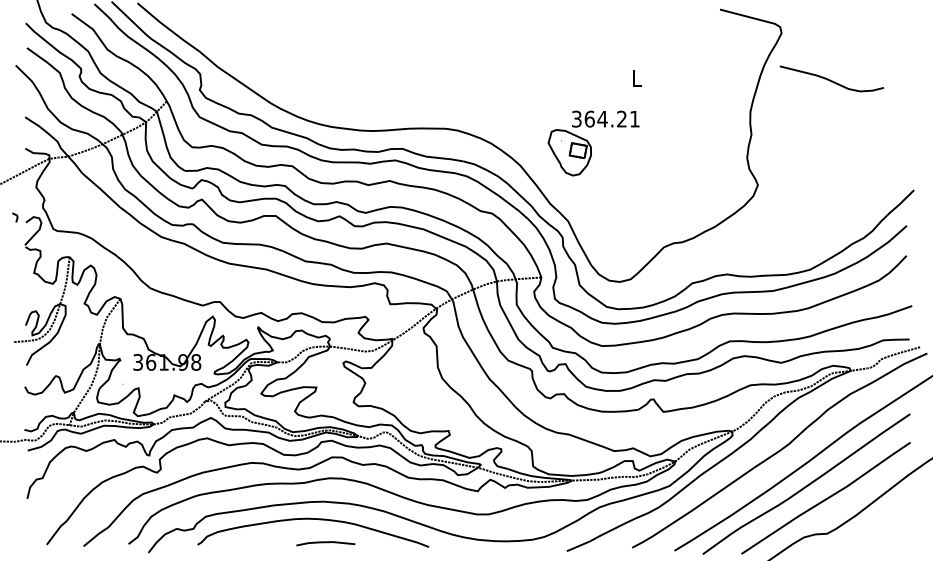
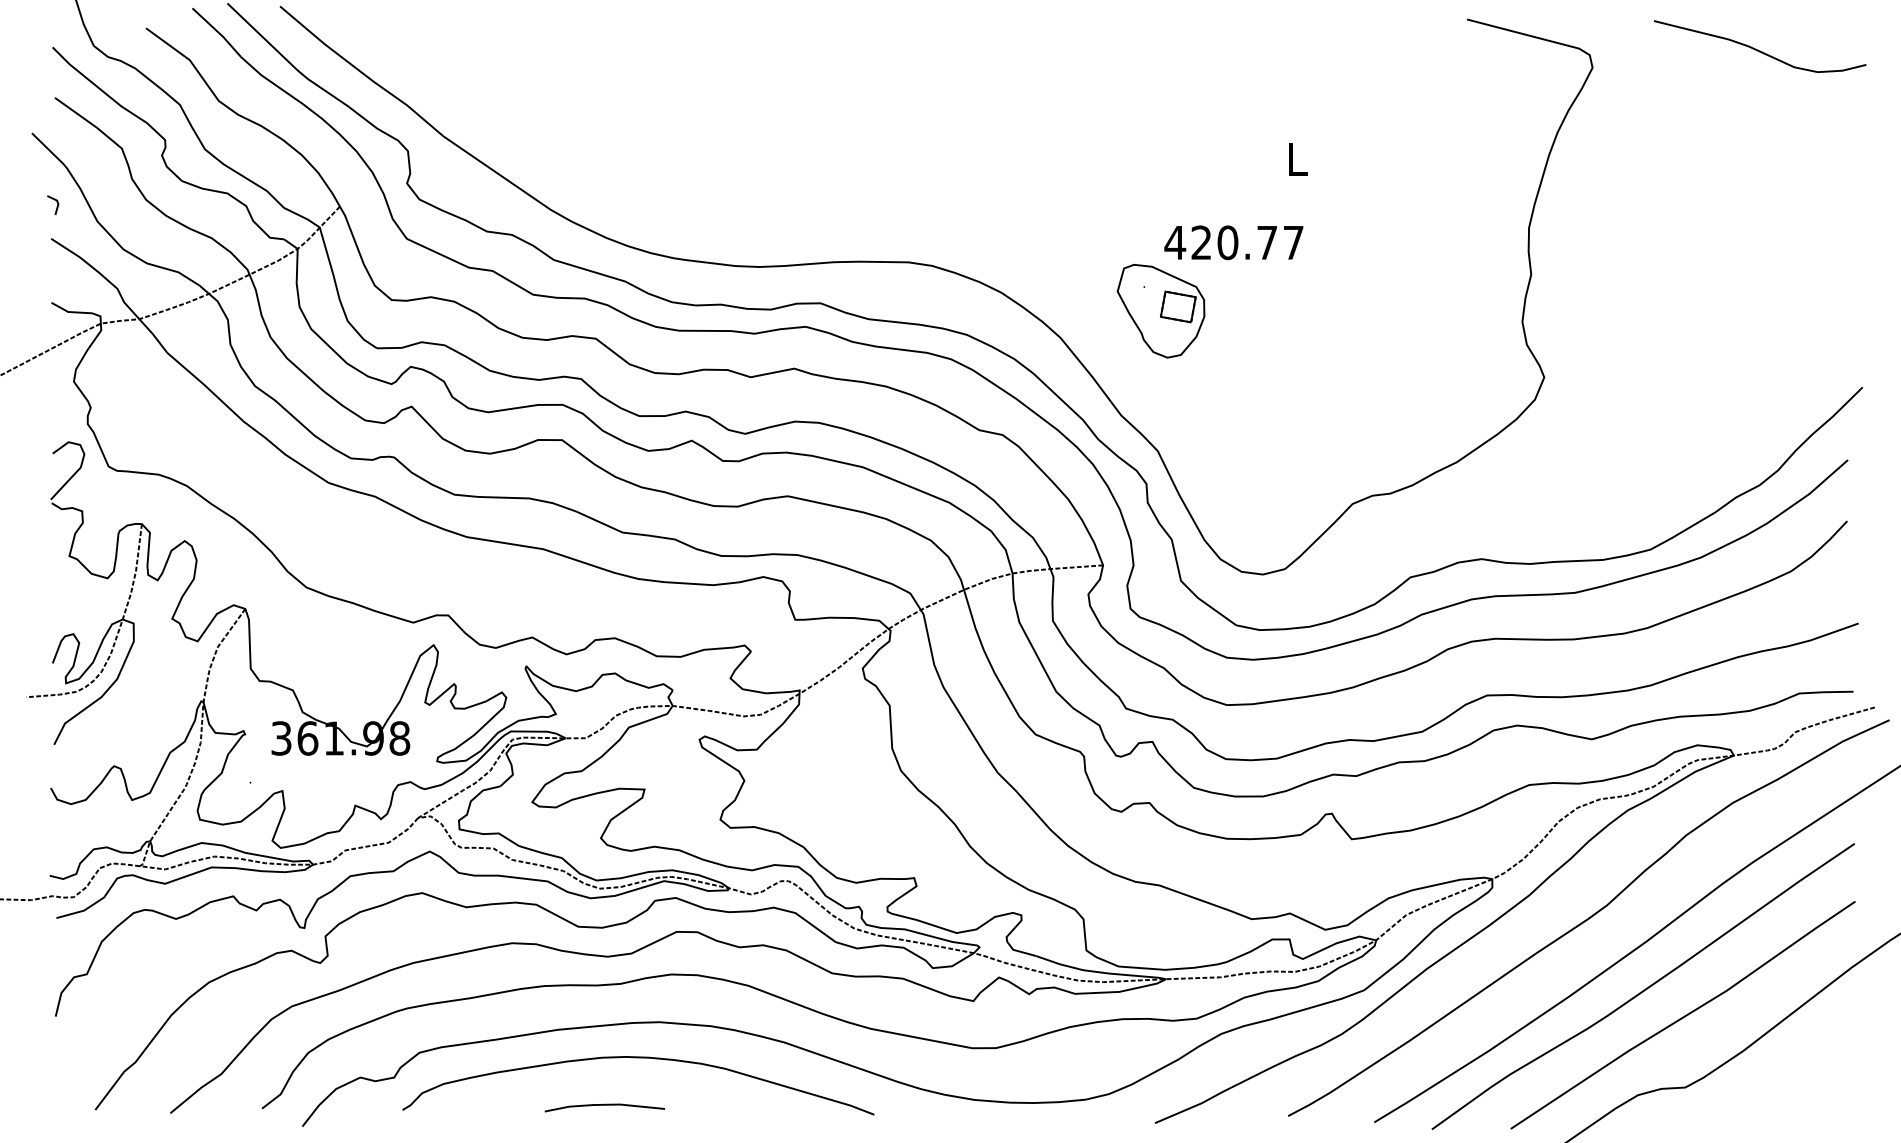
curve: (830, 79) -> (1757, 47), moved
text: (605, 118) -> (1233, 241), 364.21 -> 420.77
line: (16, 217) -> (55, 204), moved
line: (325, 543) -> (604, 1107), moved

